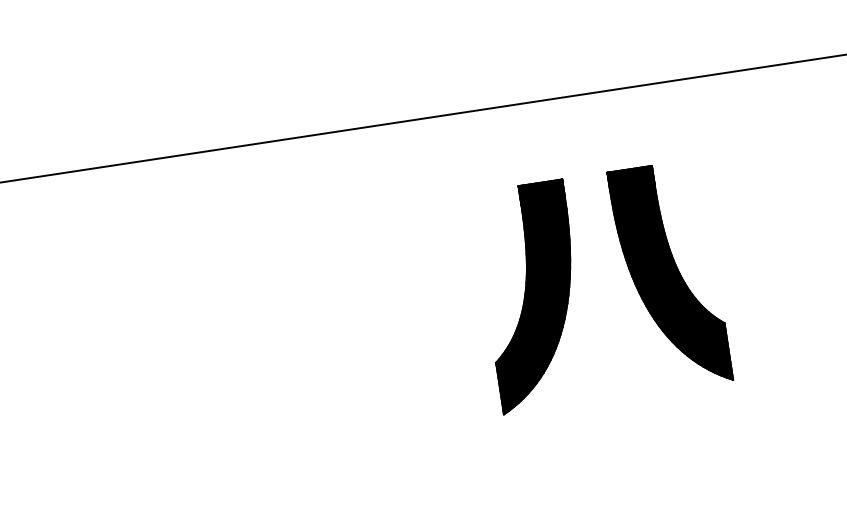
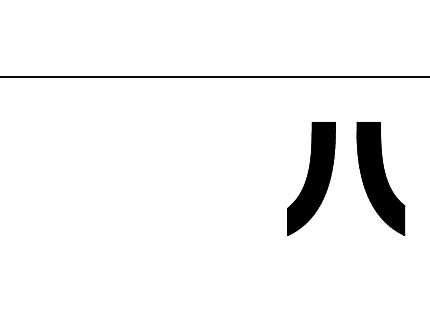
part: (628, 273) -> (360, 174), moved

